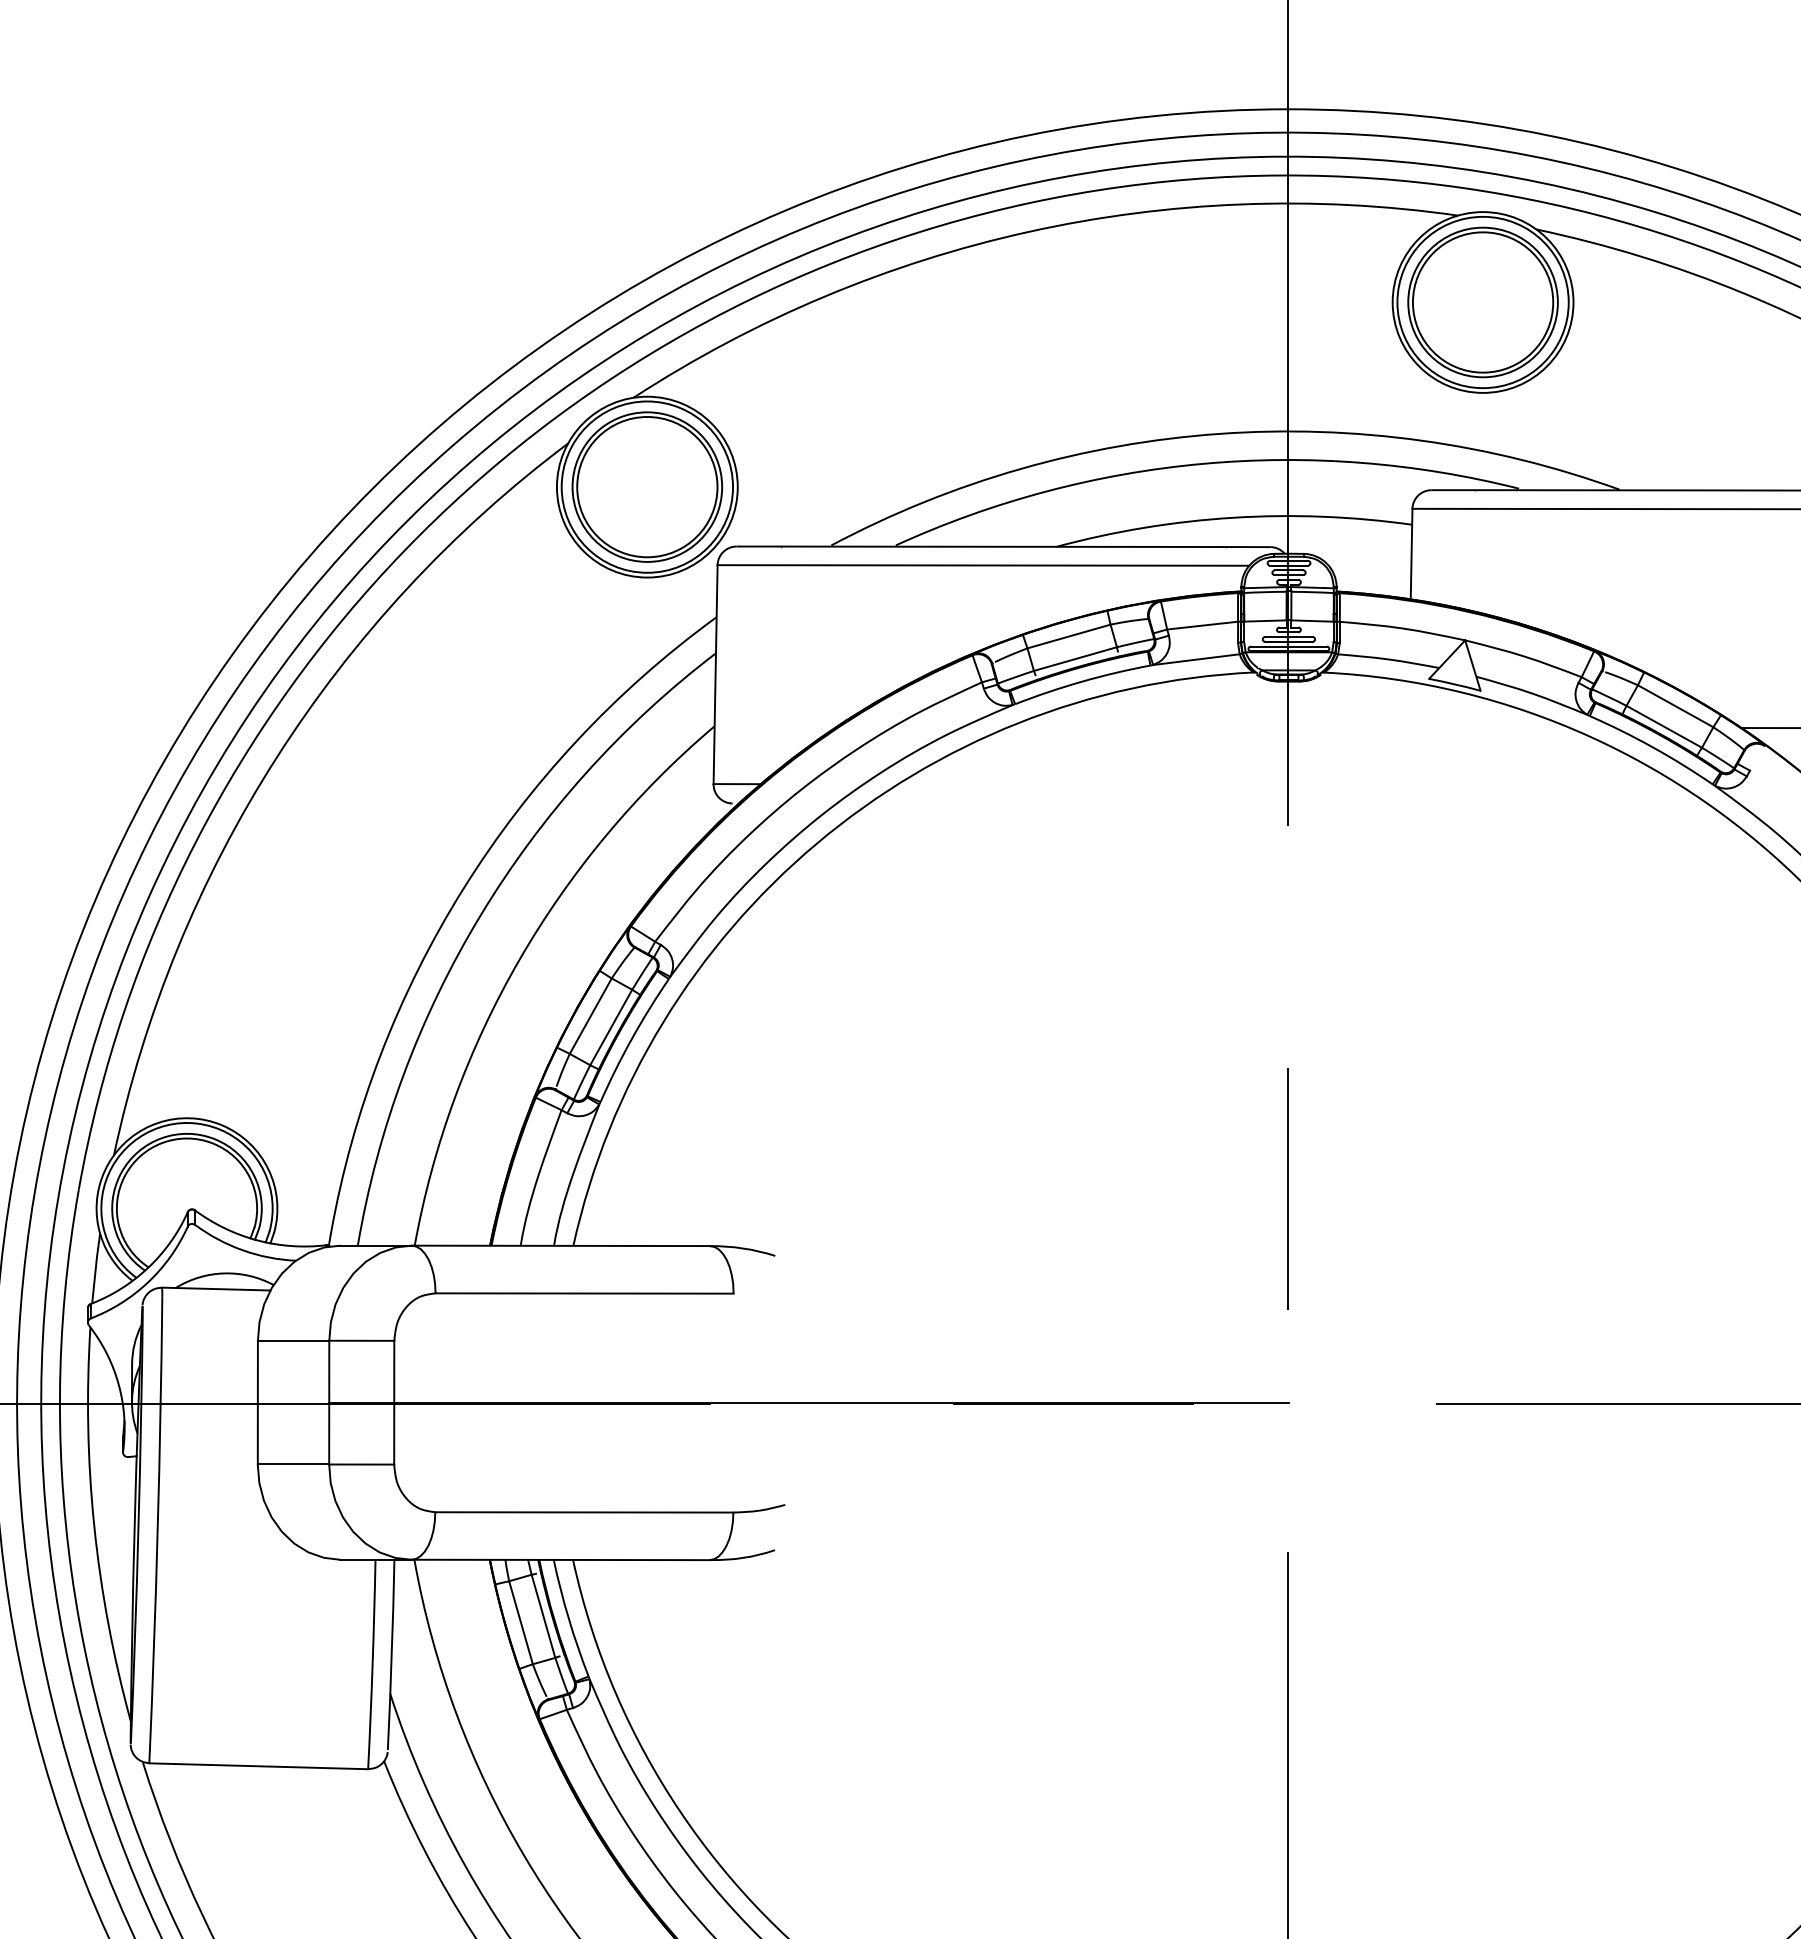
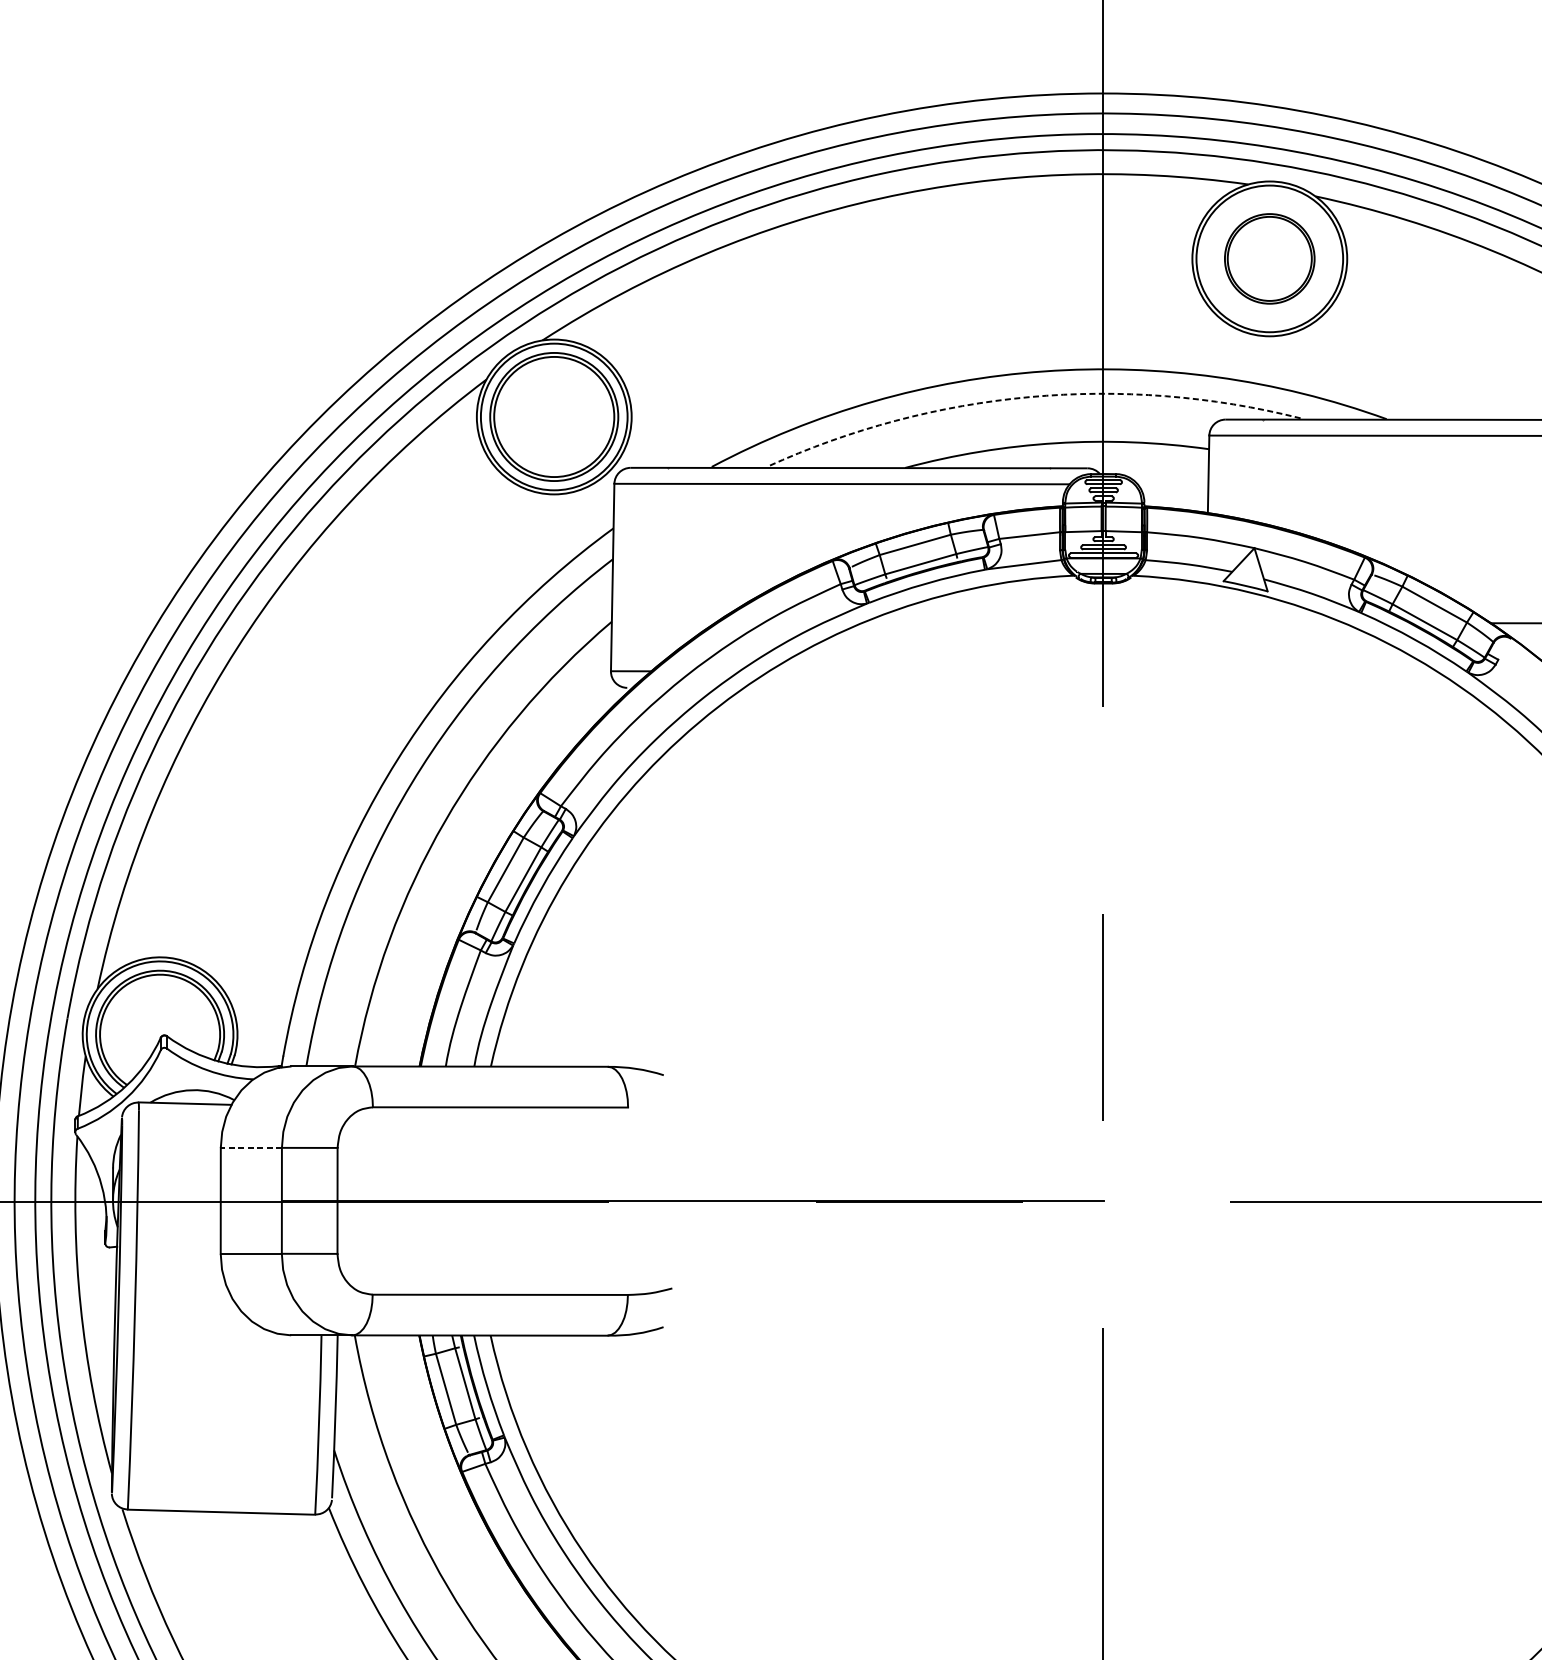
part: (1482, 302) -> (1269, 258), size x0.7
arc: (1202, 463) -> (1029, 396), solid -> dashed
line: (293, 1340) -> (251, 1147), solid -> dashed

